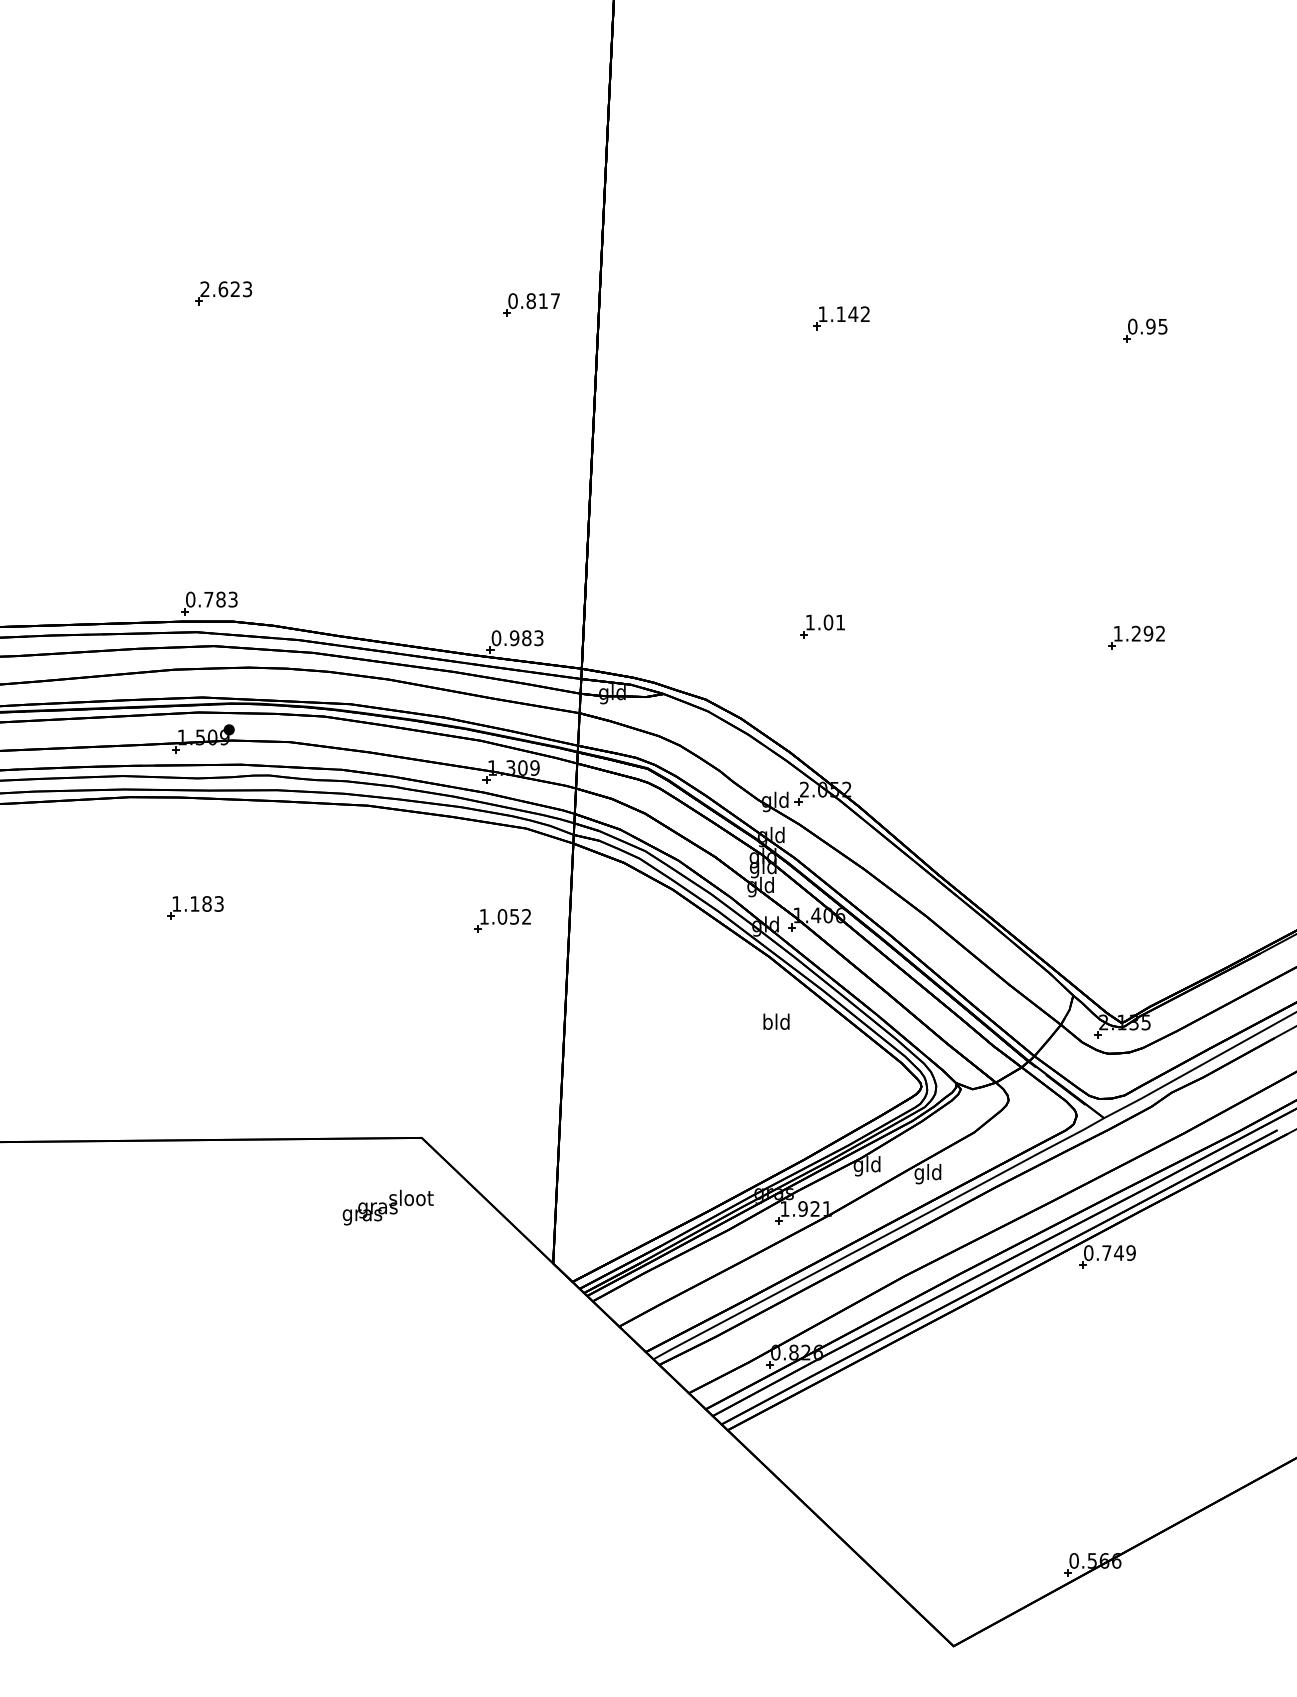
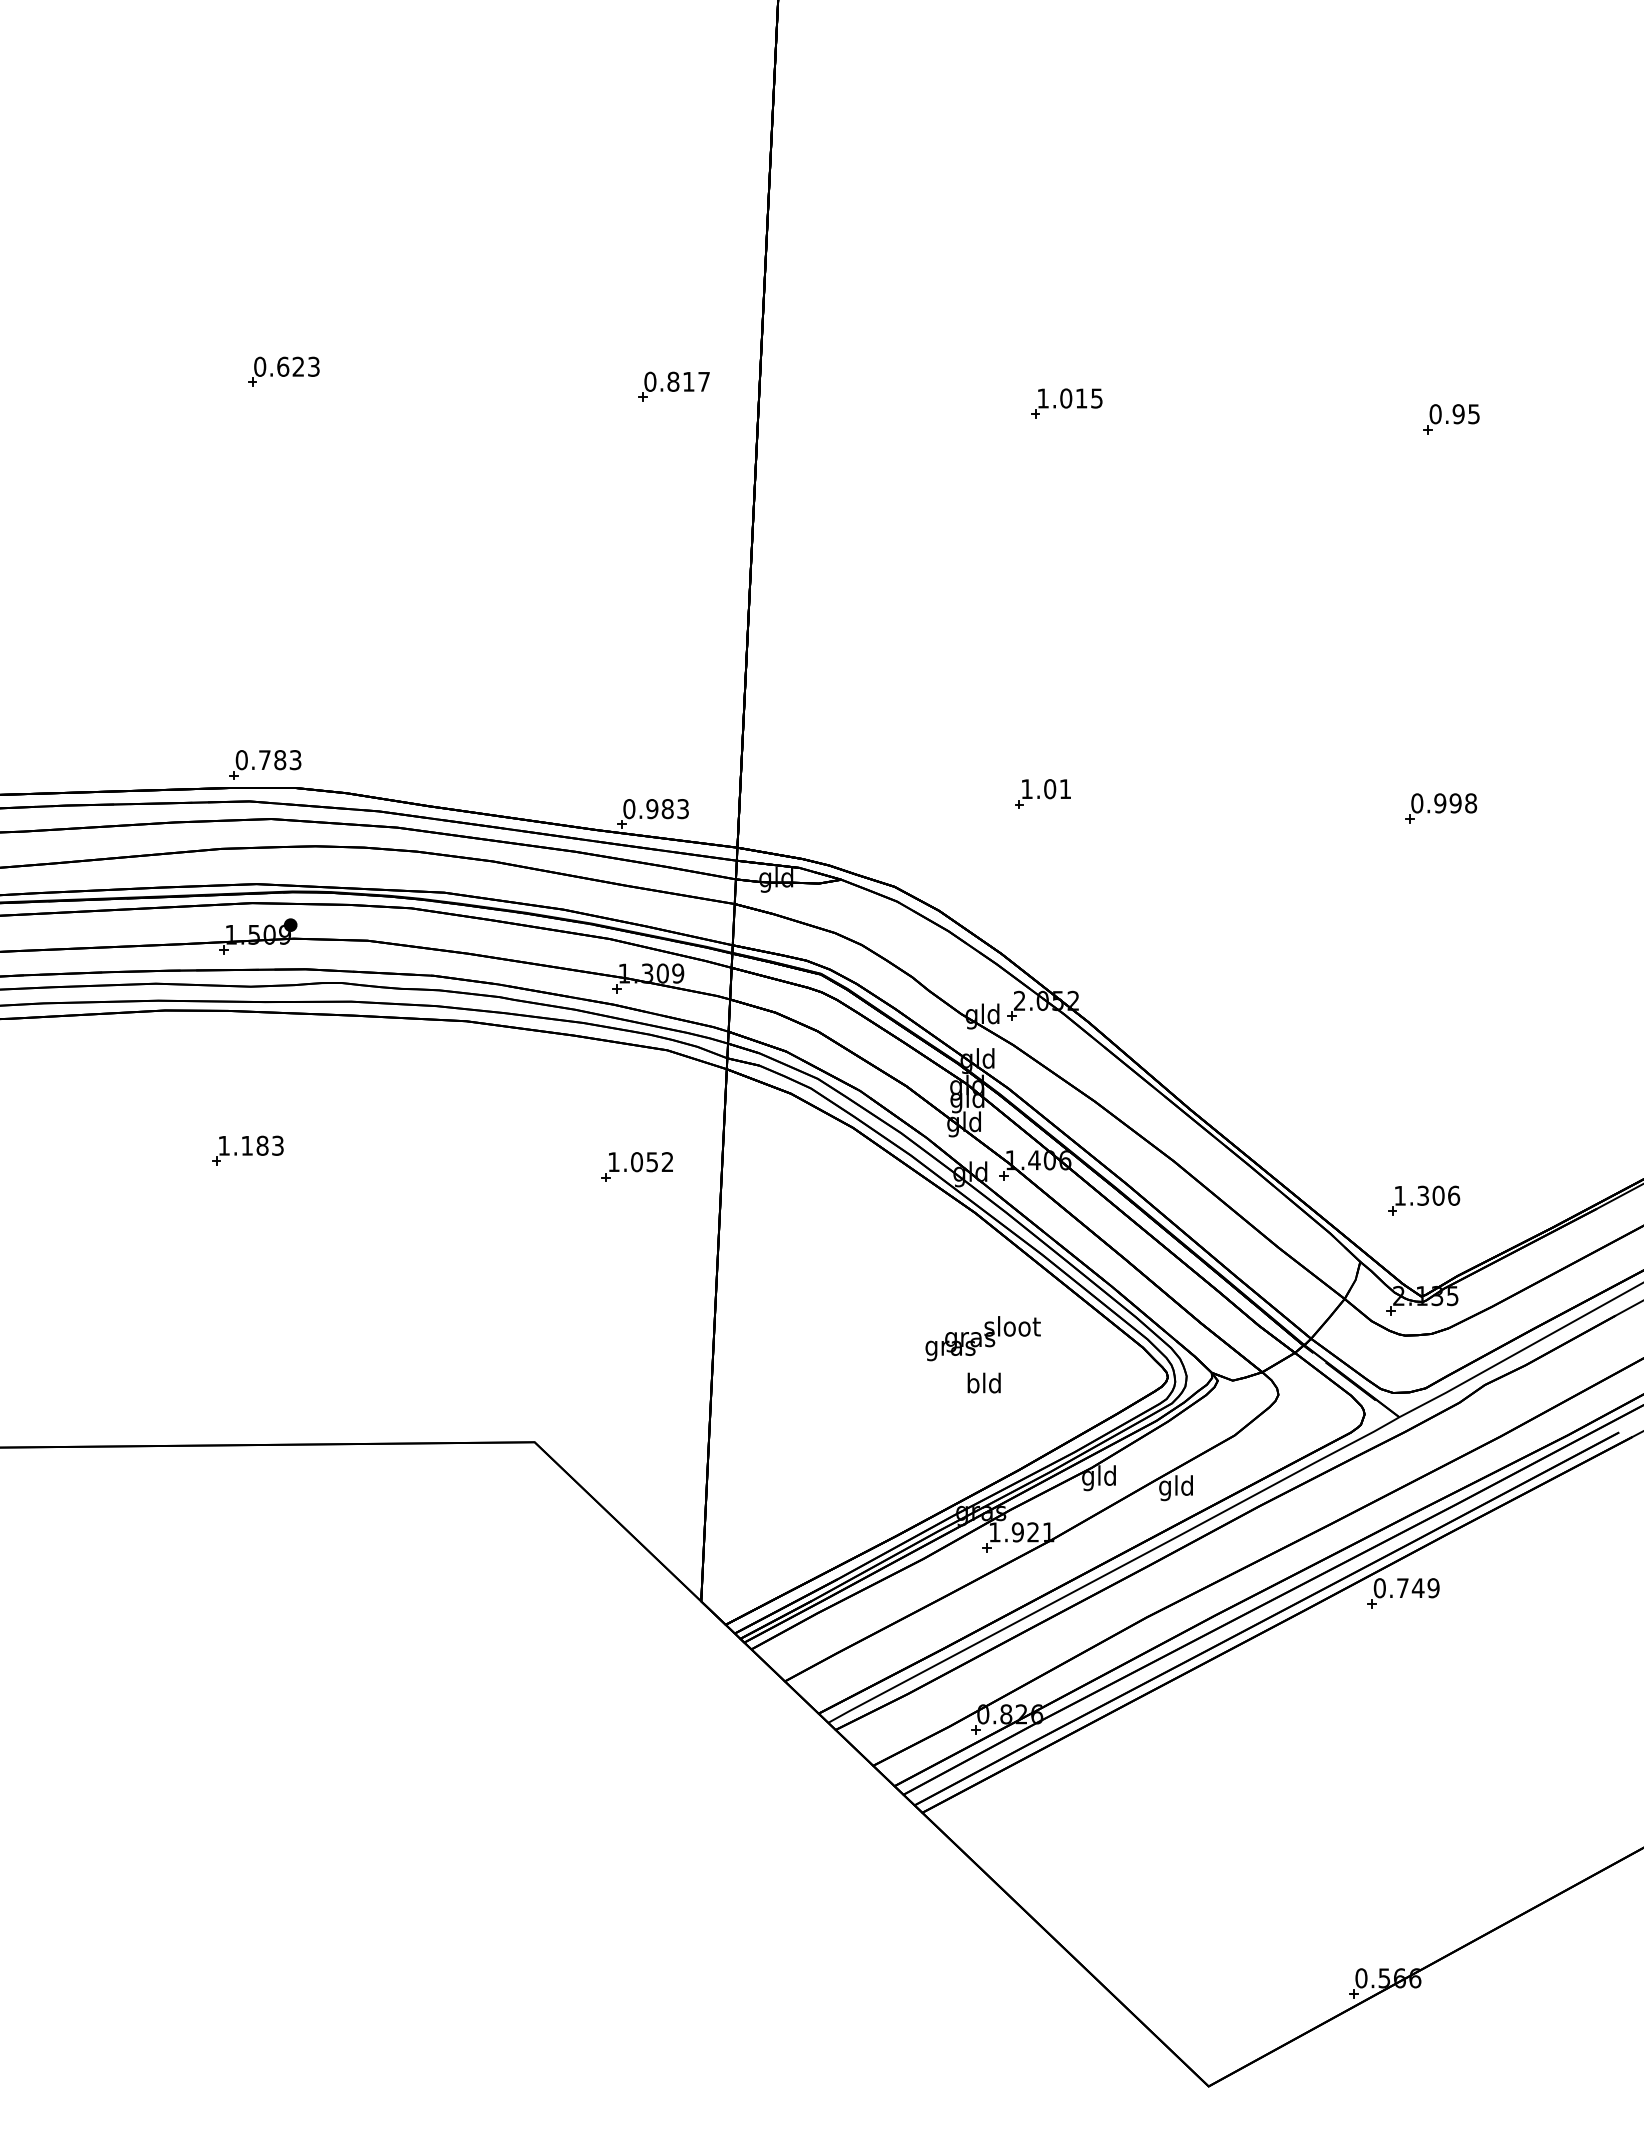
text: (205, 289) -> (260, 366), 2.623 -> 0.623
text: (853, 314) -> (1081, 398), 1.142 -> 1.015
text: (1139, 633) -> (1444, 803), 1.292 -> 0.998
part: (1123, 947) -> (1424, 1200), added
text: (775, 1021) -> (983, 1382), moved
text: (387, 1207) -> (982, 1338), moved

